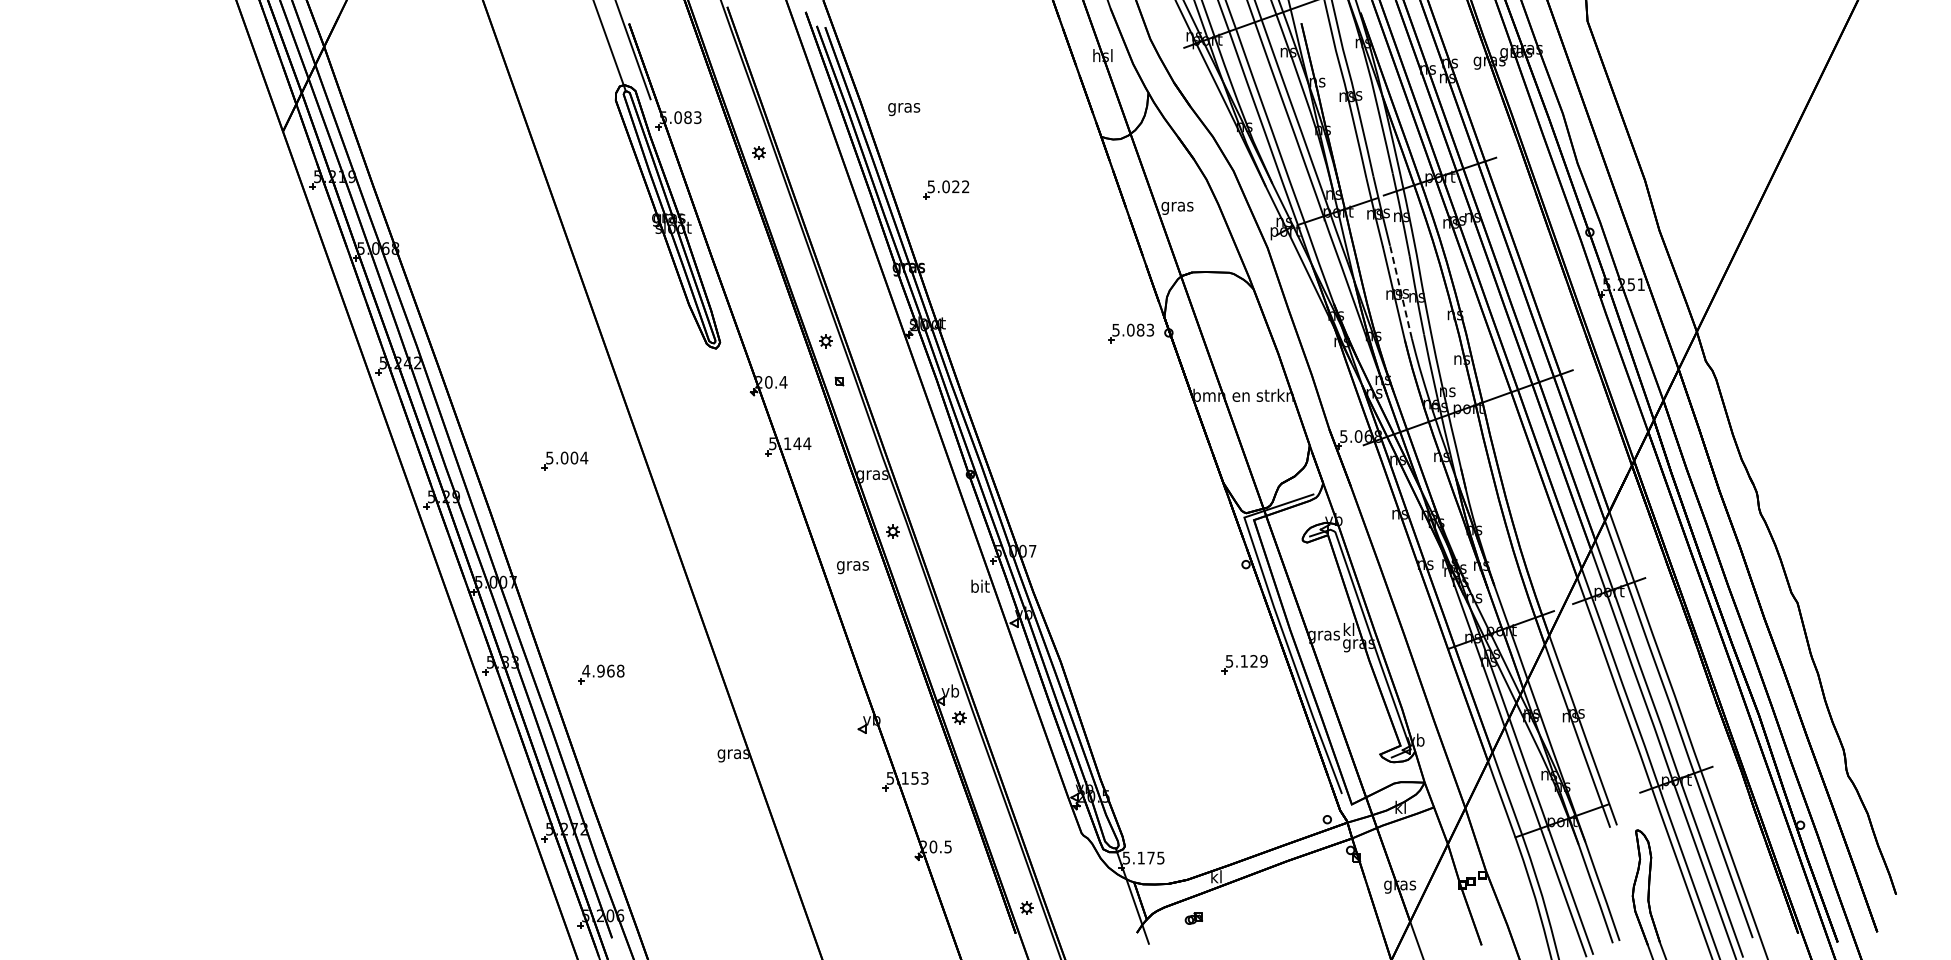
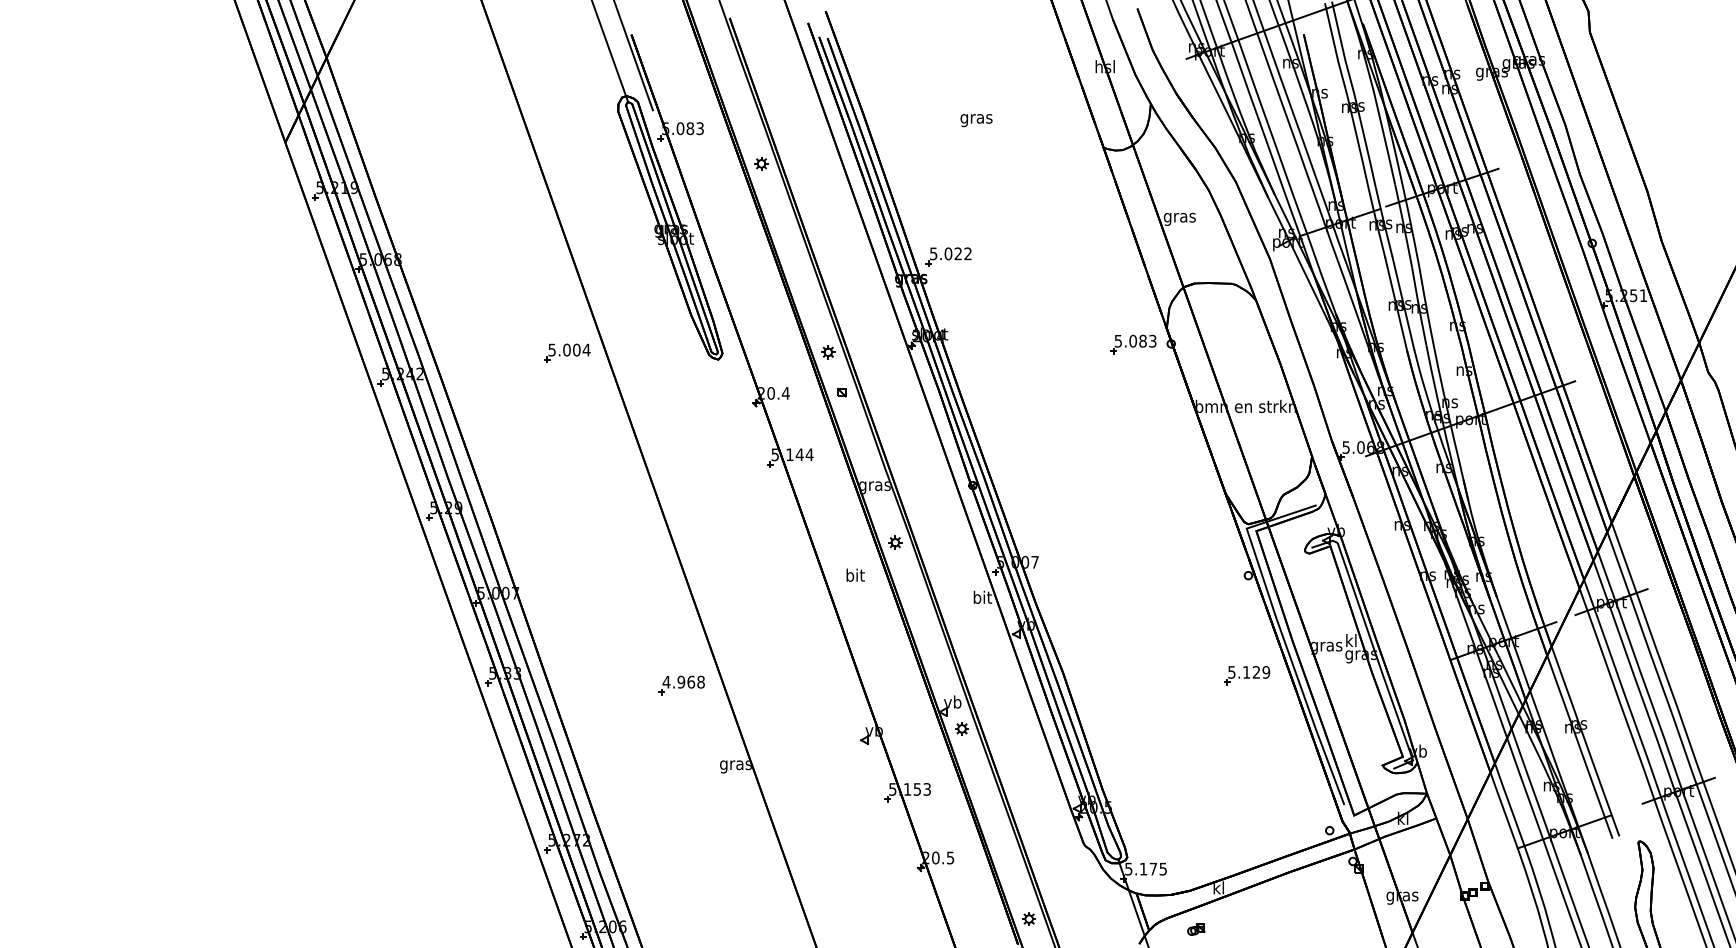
text: (904, 109) -> (976, 120), moved
part: (946, 189) -> (948, 256), moved
line: (1401, 292) -> (1403, 303), dashed -> solid
part: (564, 460) -> (566, 352), moved
text: (852, 565) -> (854, 576), gras -> bit
part: (601, 674) -> (681, 685), moved

